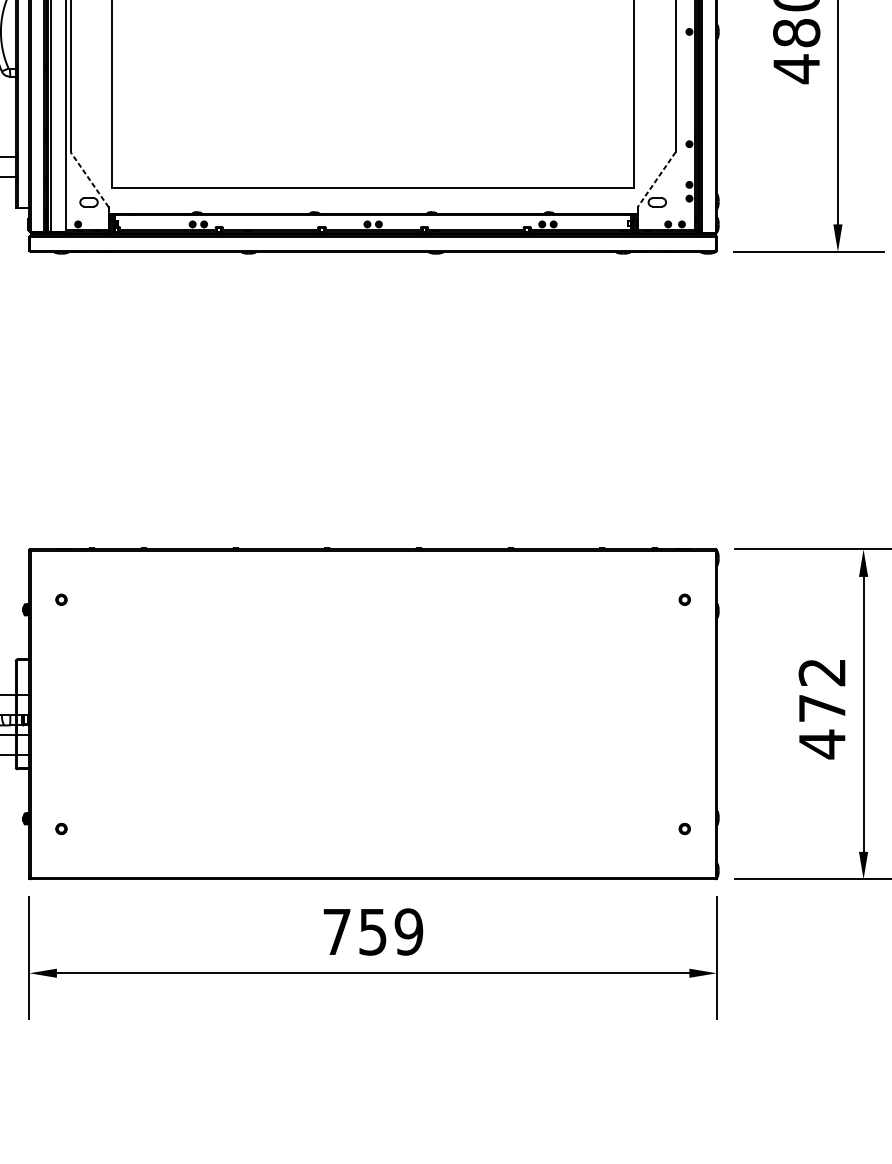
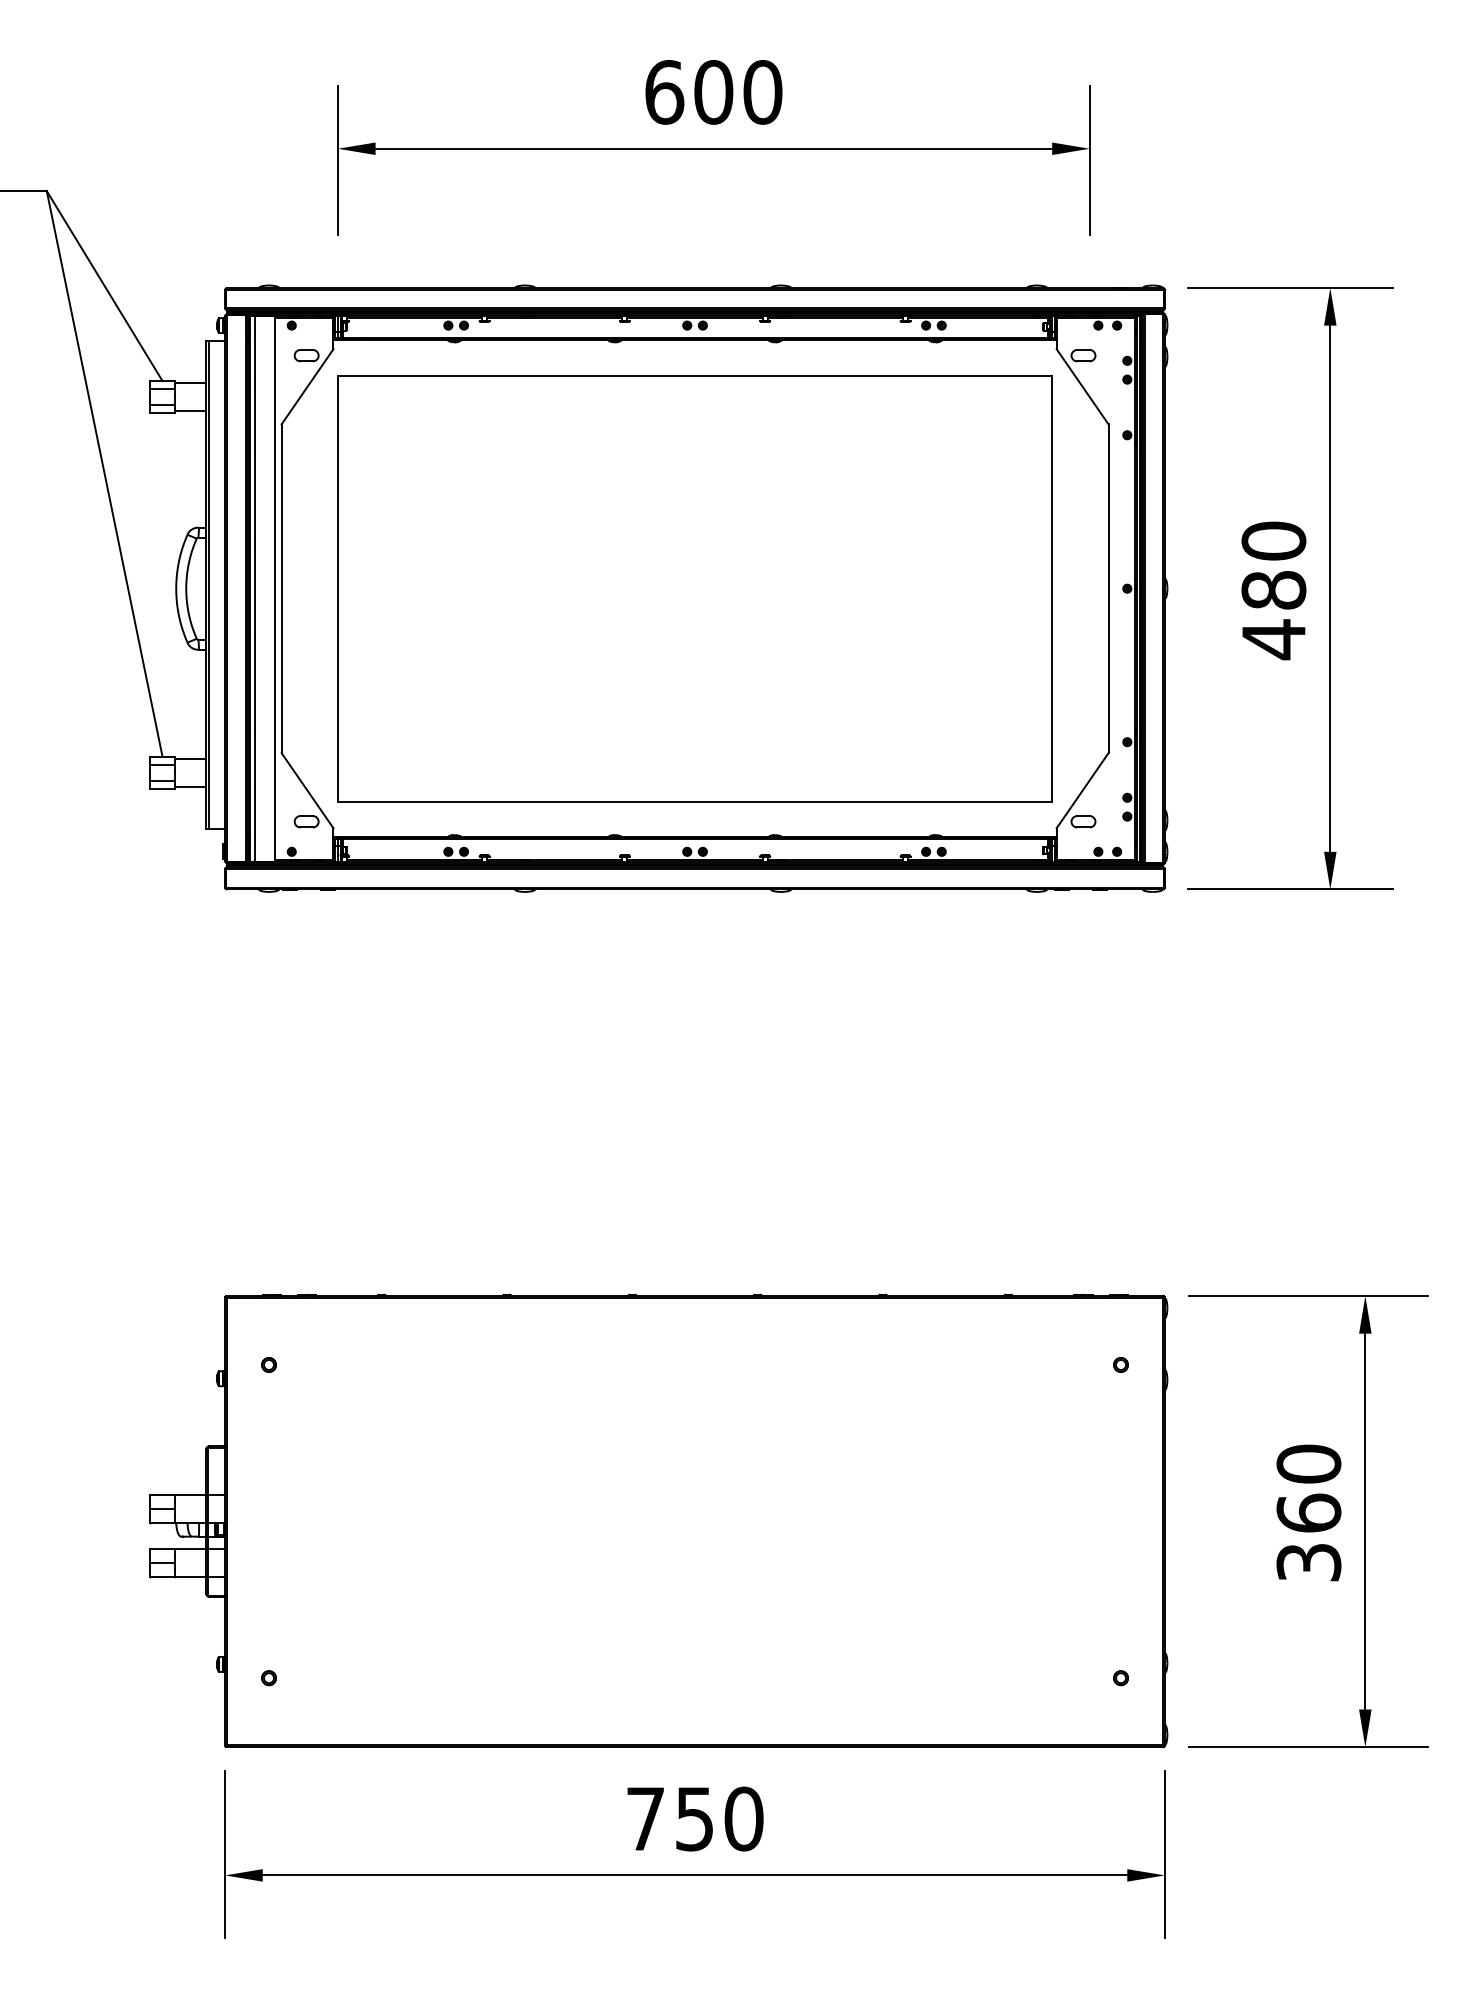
line: (89, 179) -> (307, 790), dashed -> solid
line: (656, 179) -> (1082, 790), dashed -> solid
text: (821, 708) -> (1308, 1513), 472 -> 360
text: (408, 931) -> (743, 1818), 759 -> 750

